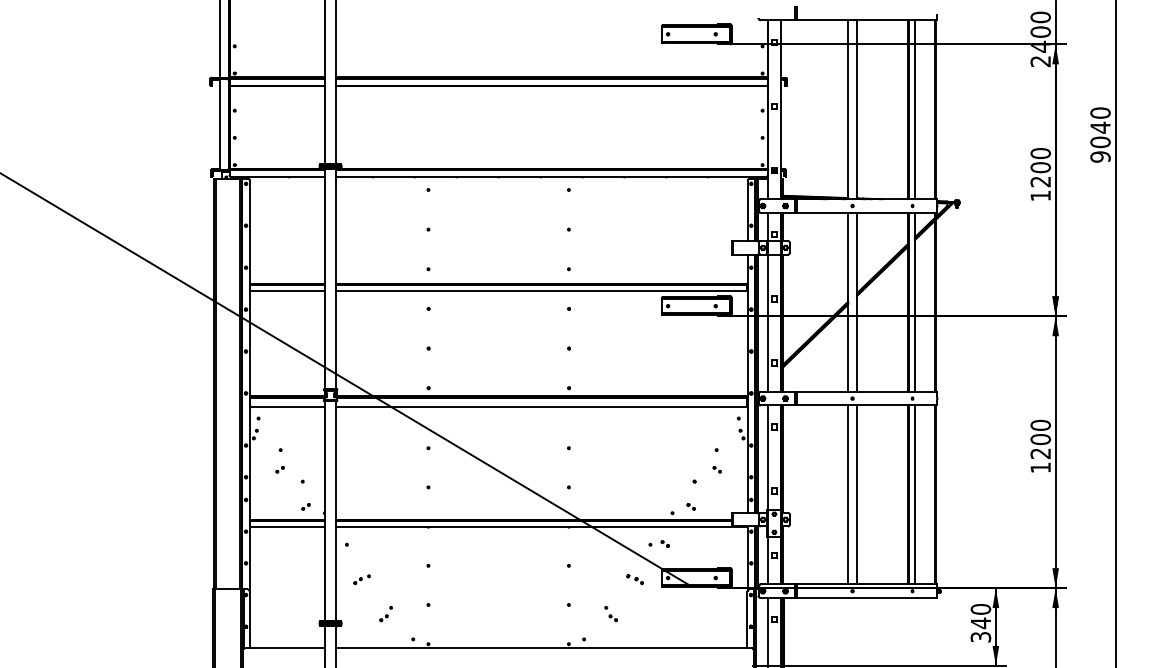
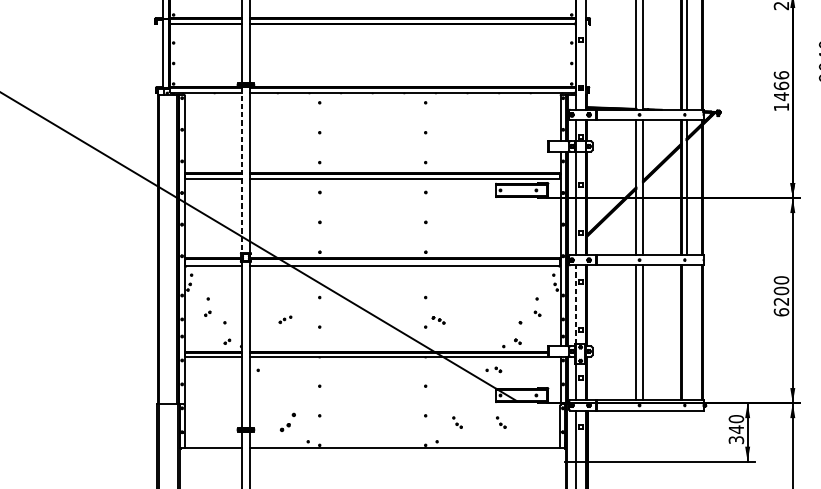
text: (1040, 167) -> (781, 85), 1200 -> 1466
line: (325, 279) -> (242, 170), solid -> dashed
line: (767, 457) -> (575, 304), solid -> dashed
text: (1040, 467) -> (781, 312), 1200 -> 6200
line: (914, 494) -> (686, 332), removed
part: (361, 579) -> (285, 319), moved
part: (634, 579) -> (438, 320), moved
part: (385, 614) -> (287, 422), size x1.6
part: (668, 614) -> (500, 422), added

